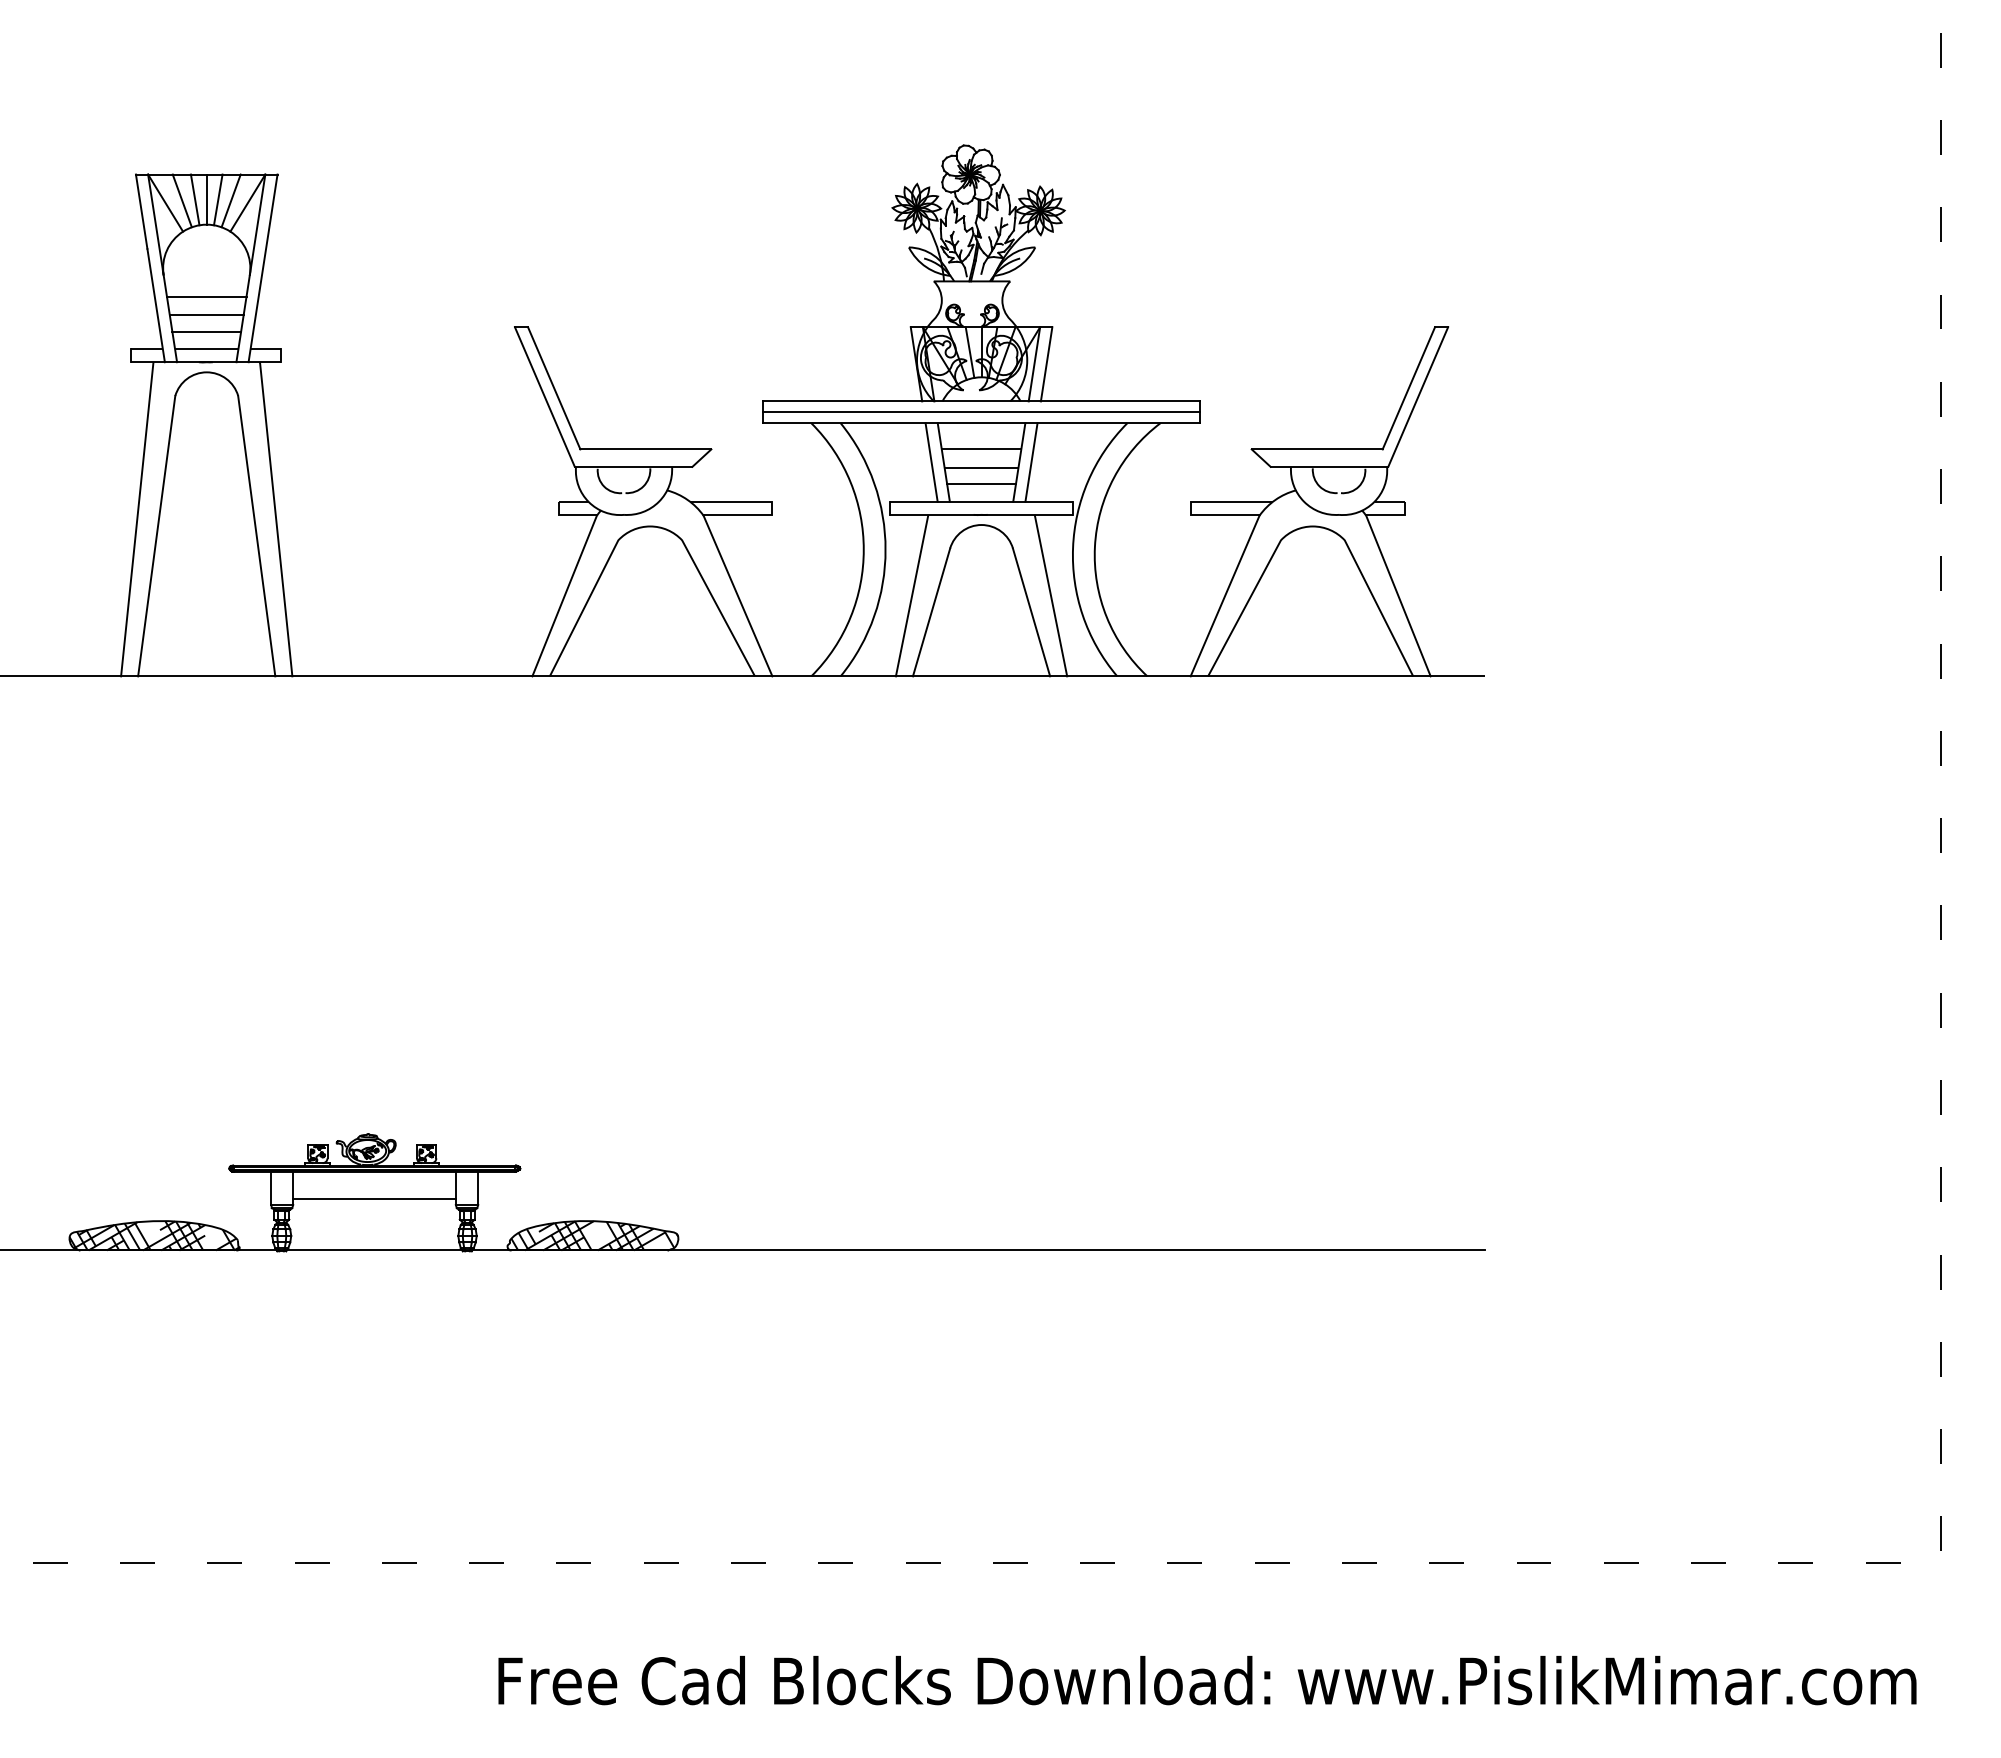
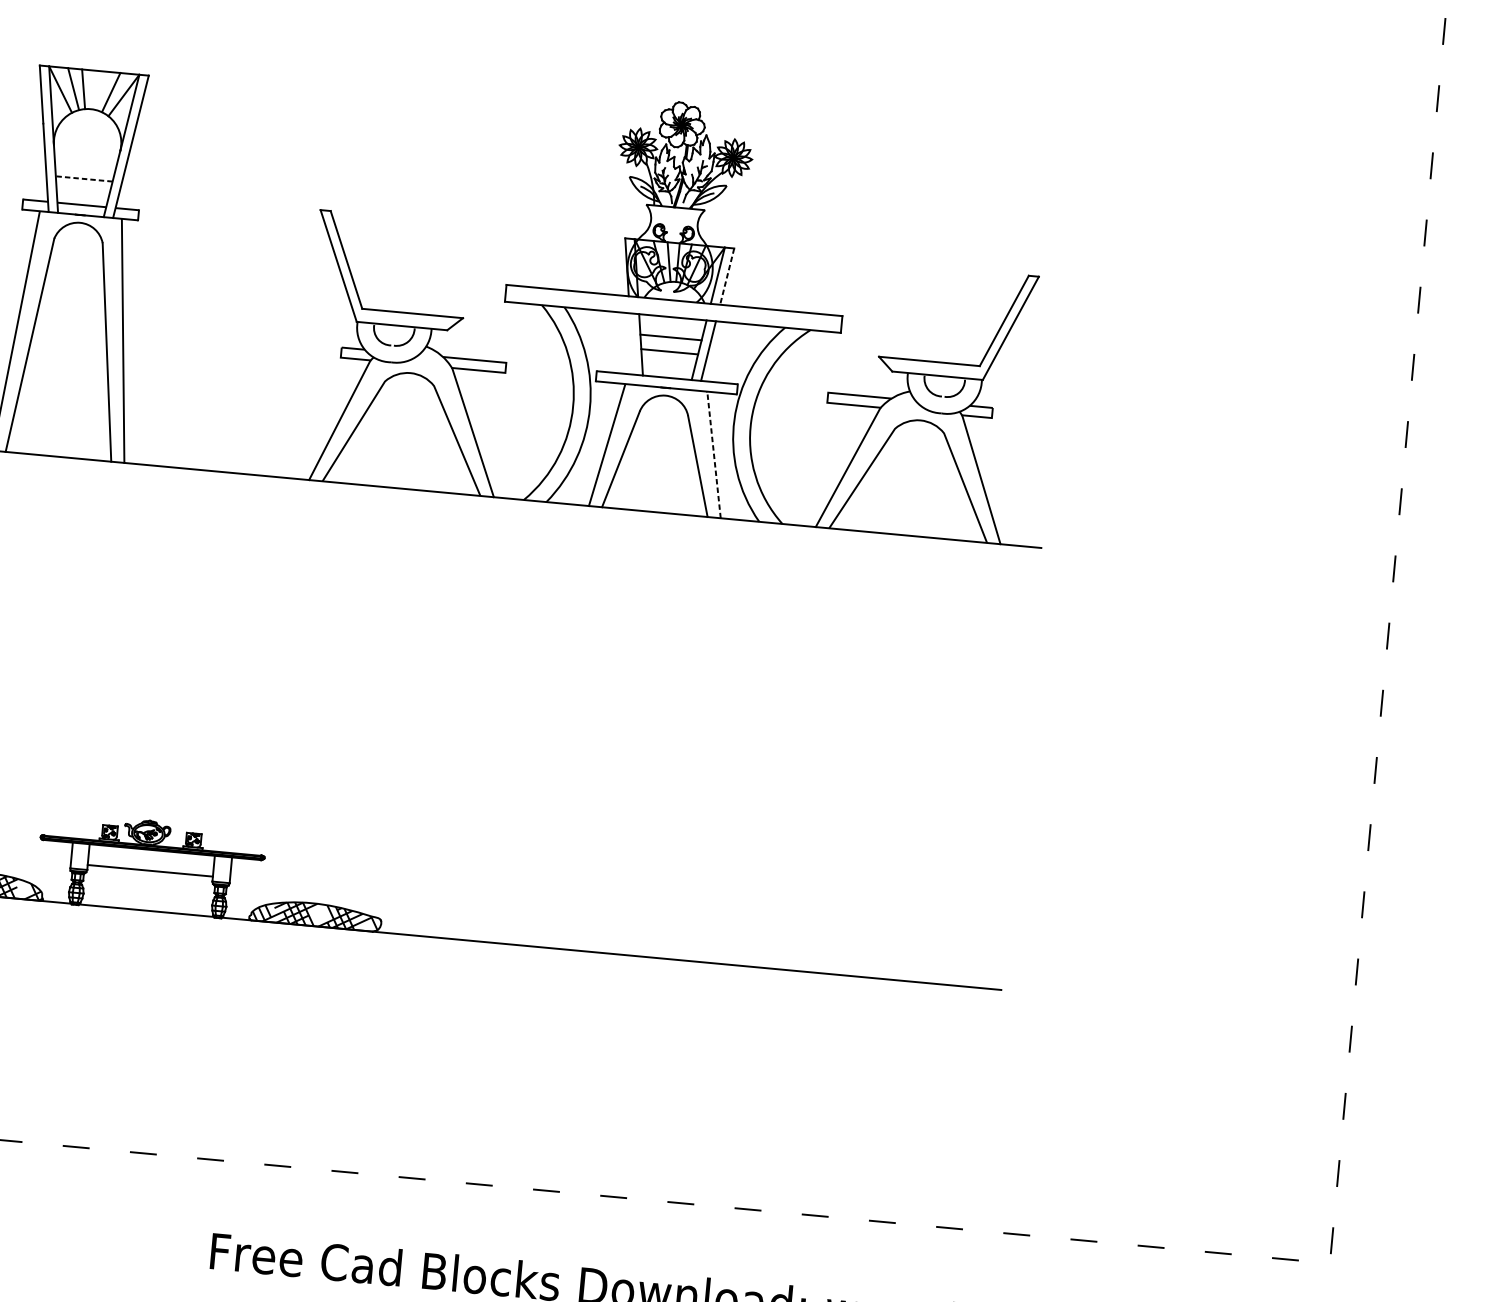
line: (206, 199) -> (92, 89), removed
line: (218, 199) -> (101, 90), removed
line: (206, 296) -> (85, 164), removed
line: (206, 315) -> (84, 179), solid -> dashed
line: (206, 331) -> (82, 191), removed
line: (1046, 364) -> (727, 276), solid -> dashed
line: (981, 412) -> (673, 309), removed
line: (931, 462) -> (631, 343), removed
line: (981, 484) -> (668, 364), removed
line: (1051, 596) -> (714, 455), solid -> dashed

